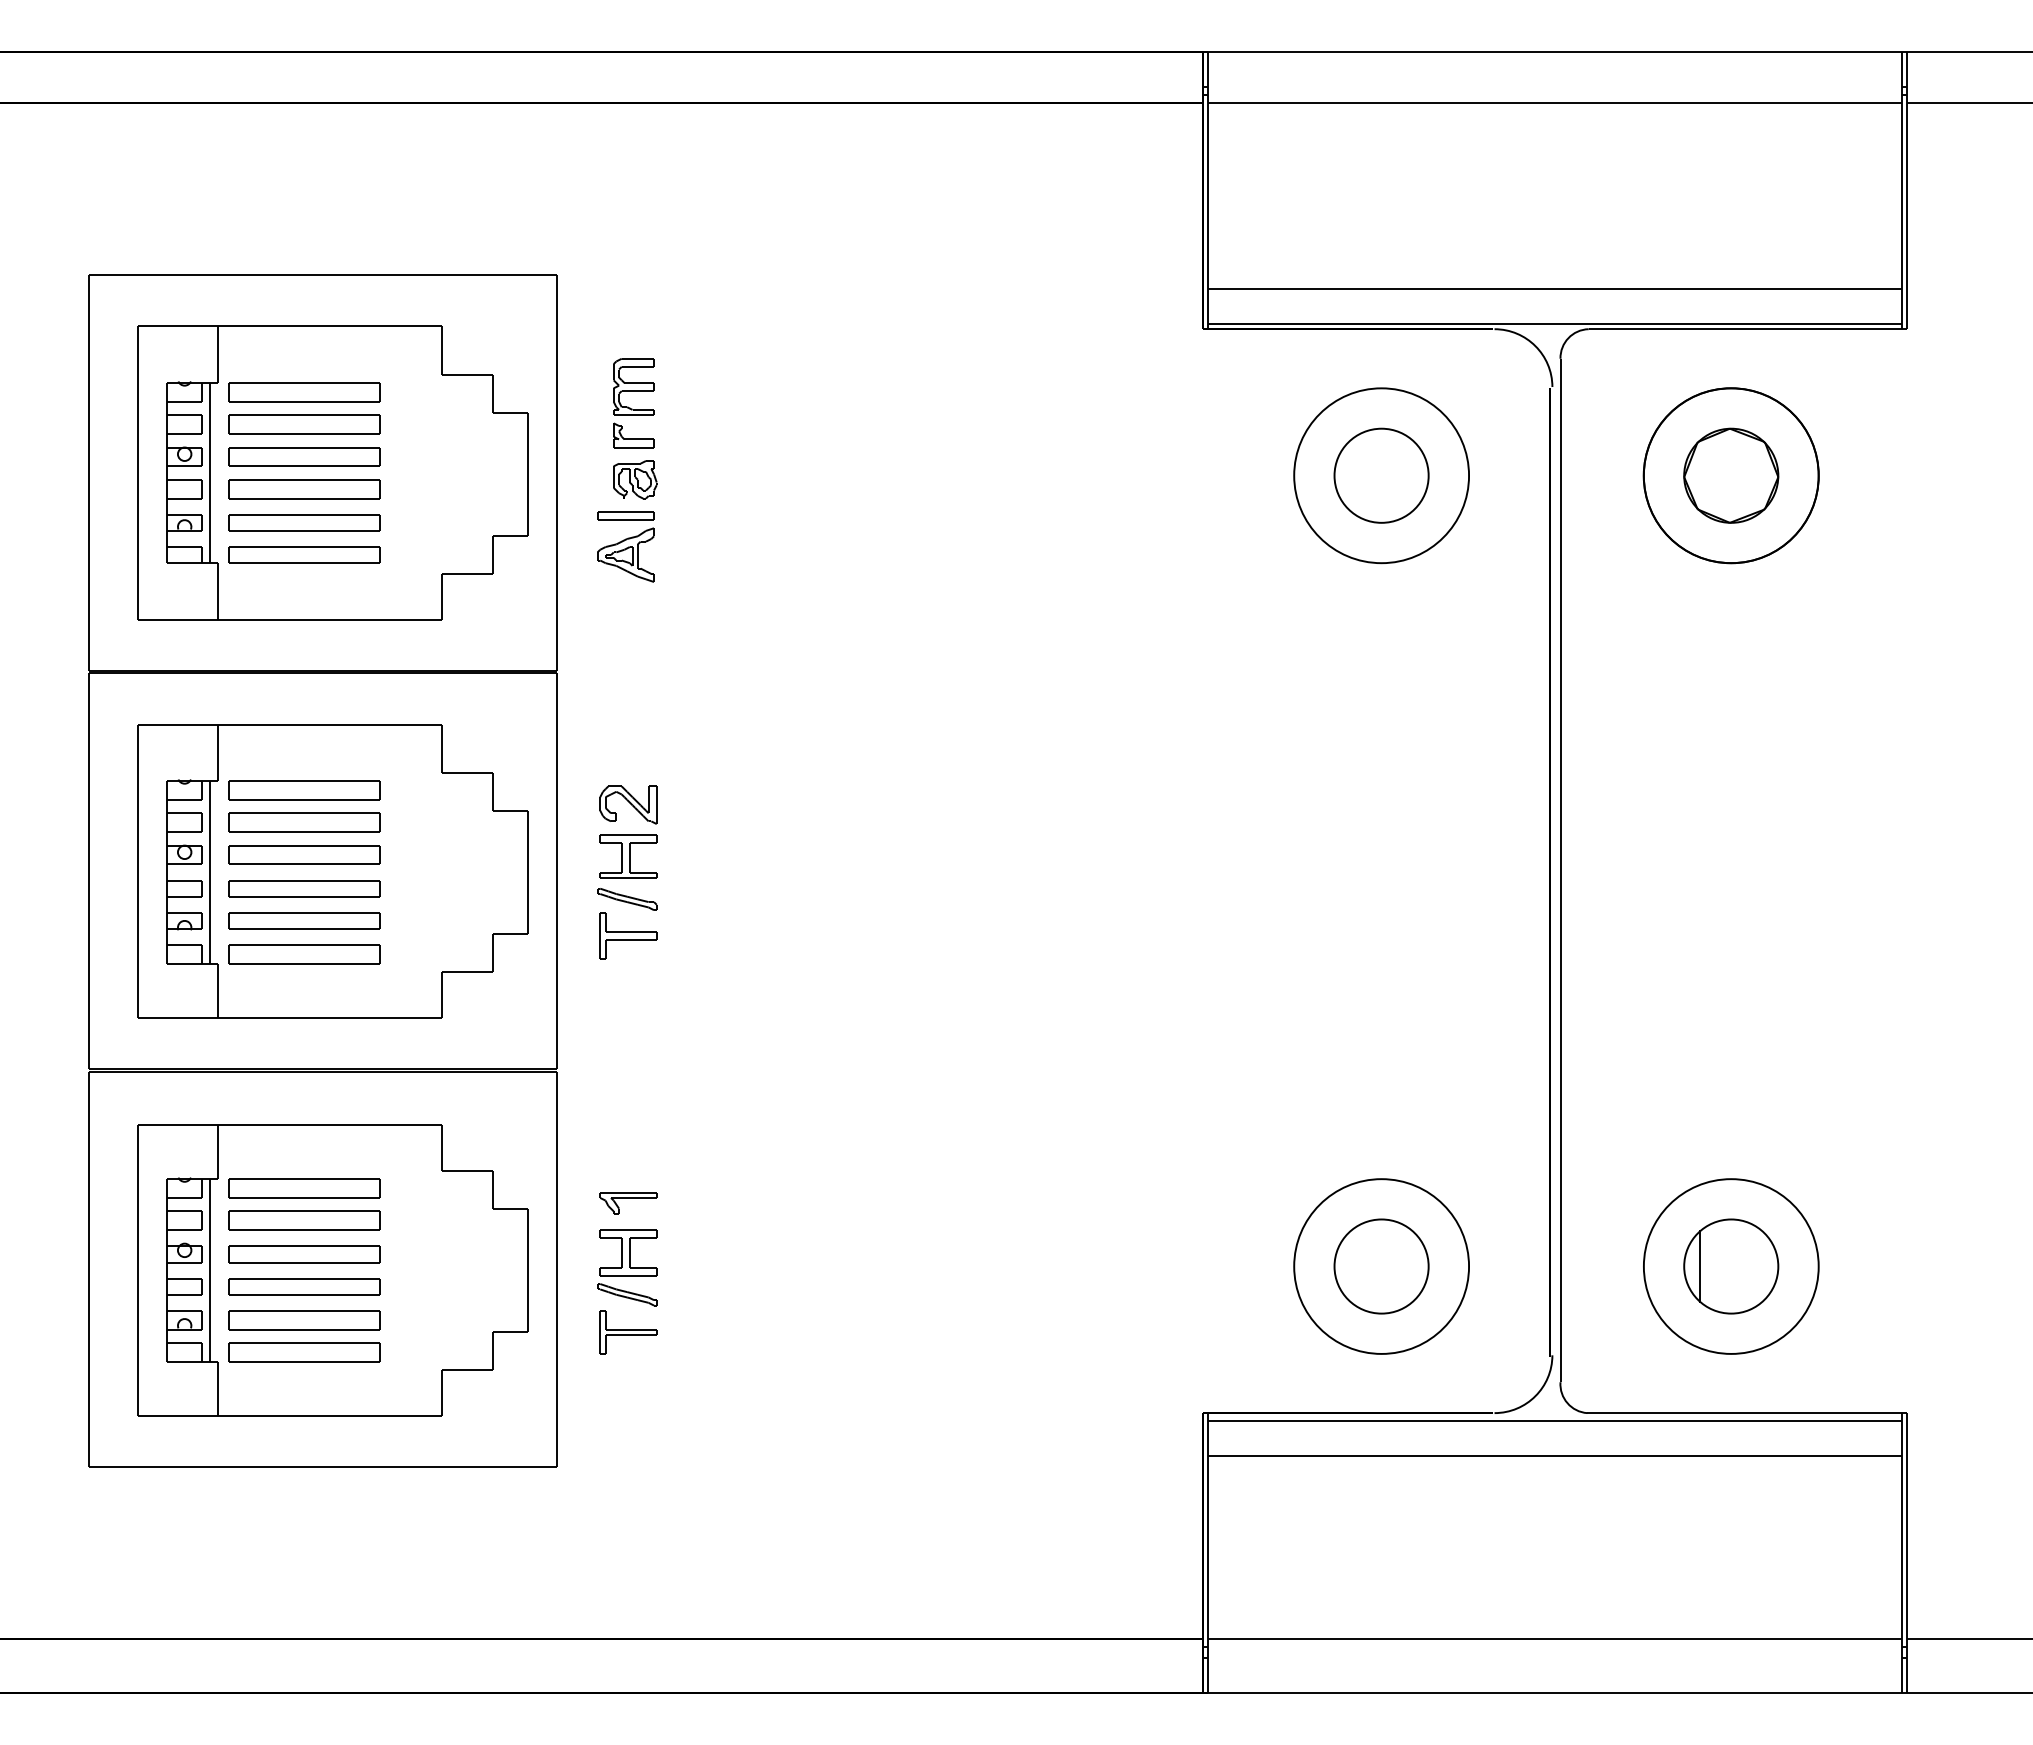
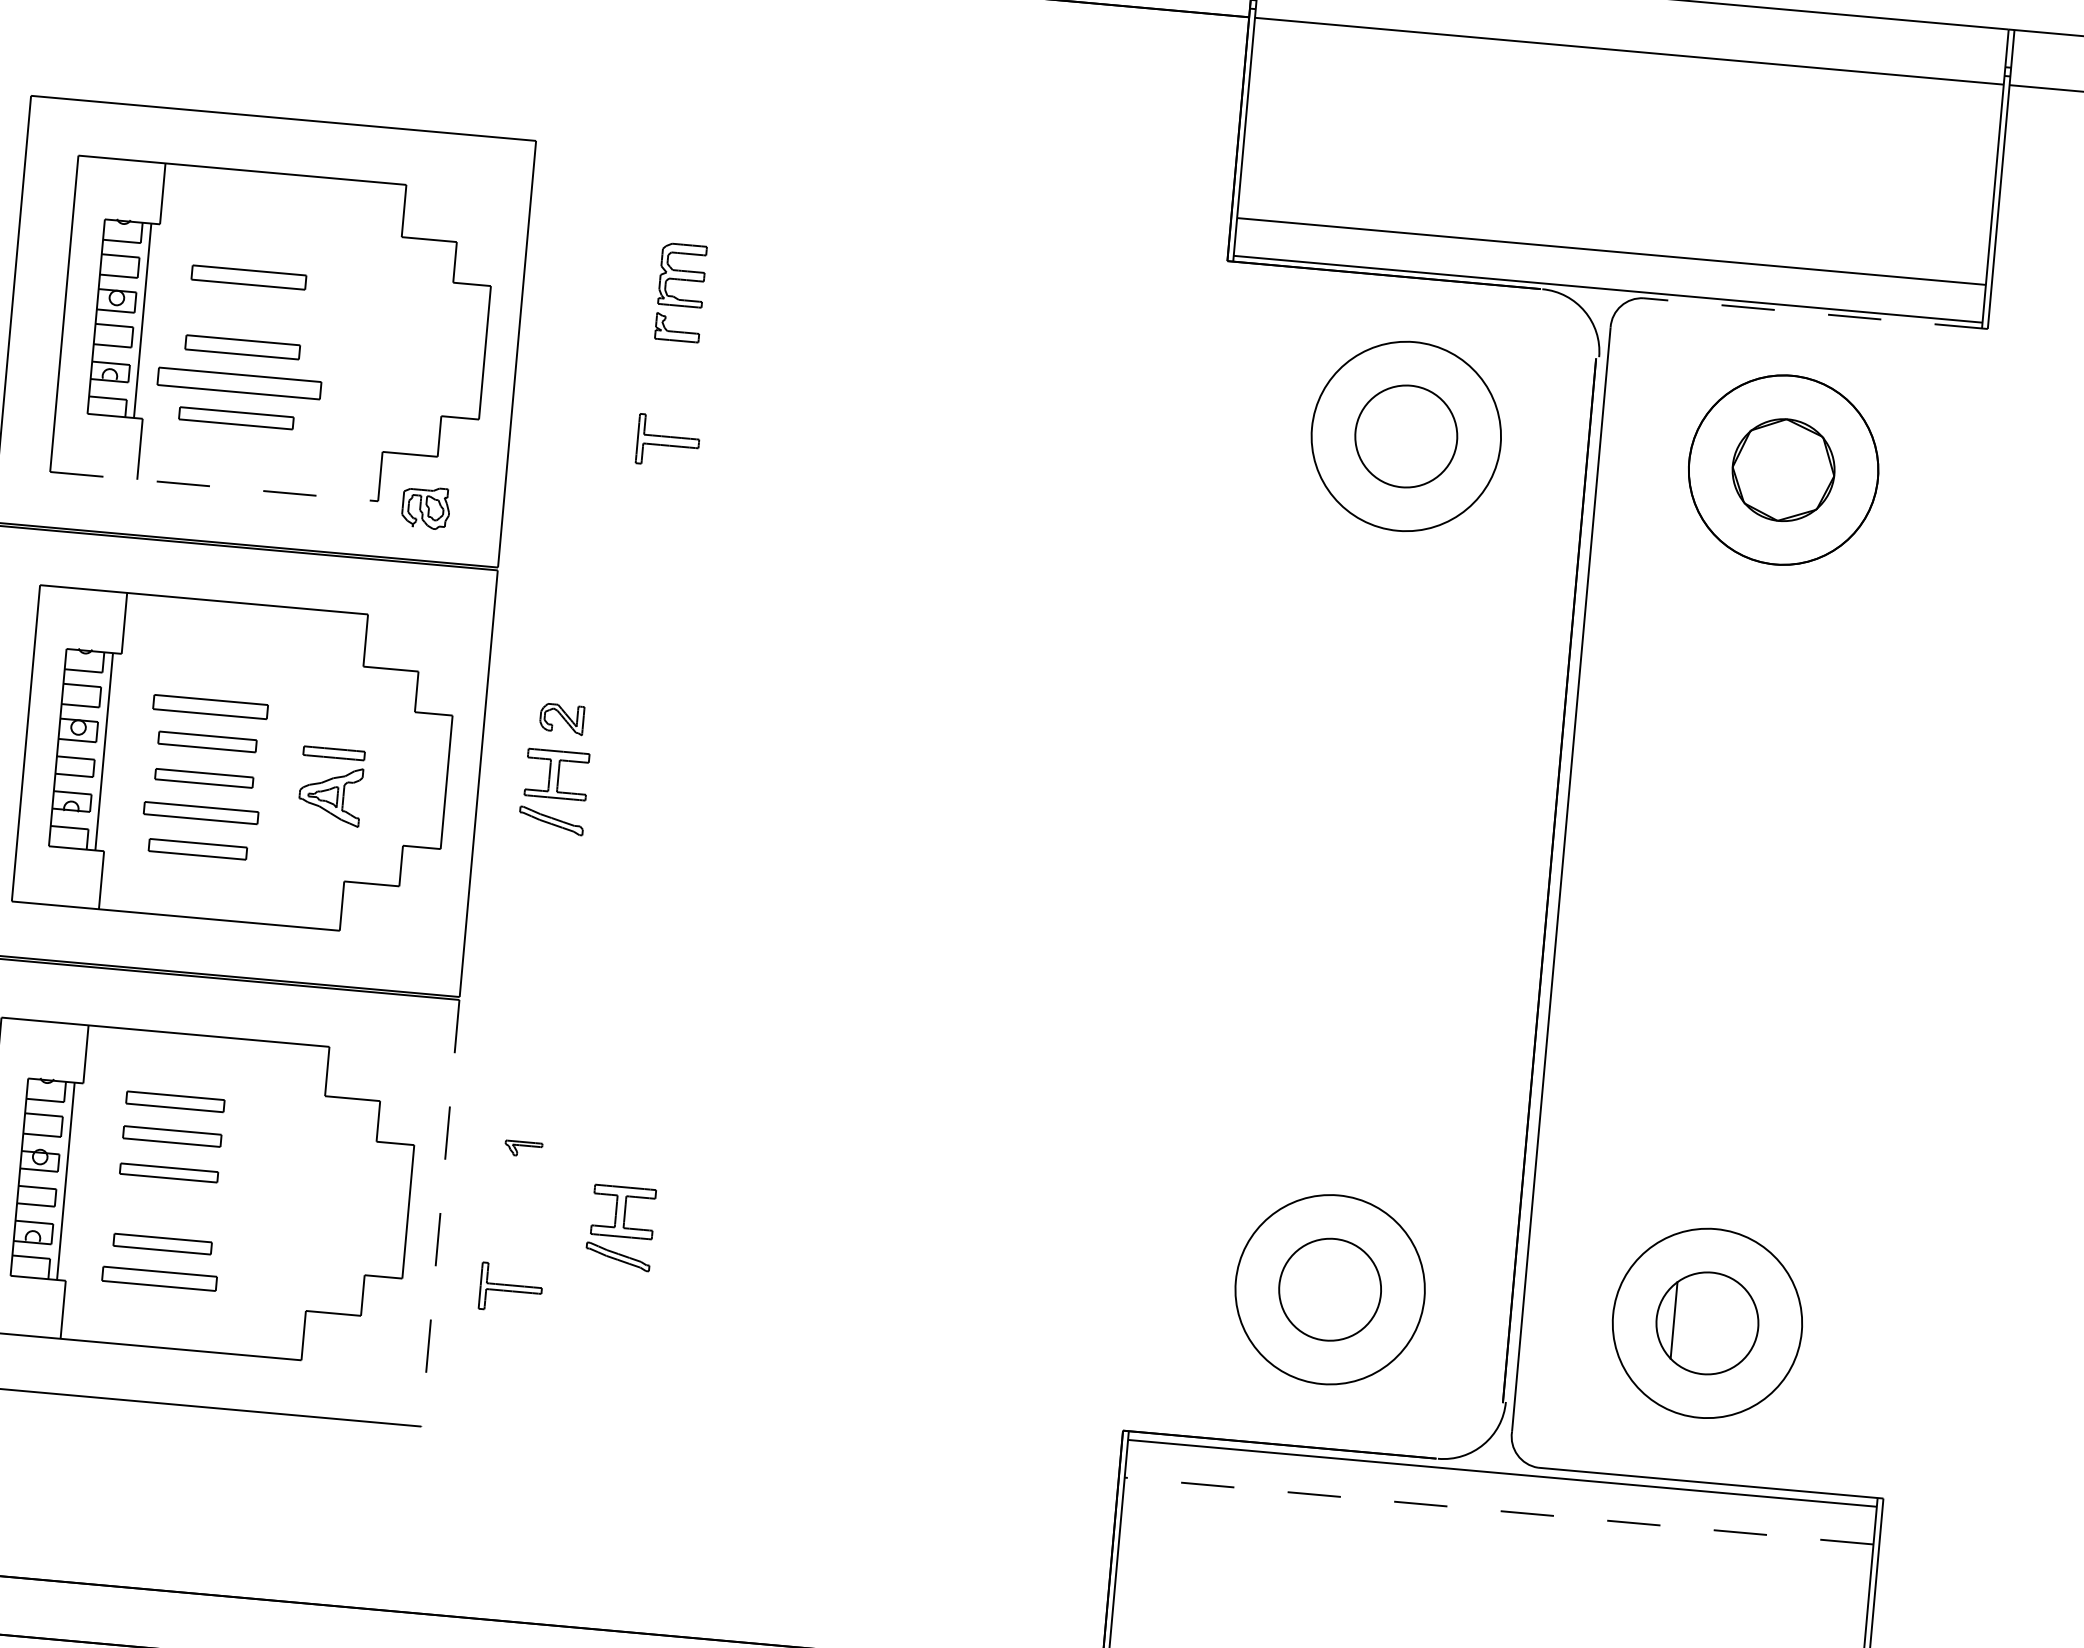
line: (1747, 329) -> (1815, 313), solid -> dashed
part: (304, 392) -> (252, 242), removed
part: (633, 403) -> (680, 293), moved
part: (304, 424) -> (249, 277), size x0.7
part: (304, 456) -> (245, 311), removed
part: (635, 479) -> (426, 507), moved
part: (304, 489) -> (242, 347), size x0.7
part: (625, 546) -> (330, 786), moved
part: (304, 554) -> (236, 417), size x0.7
line: (289, 619) -> (214, 486), solid -> dashed
part: (304, 790) -> (213, 672), removed
part: (628, 804) -> (562, 718), size x0.7
part: (304, 822) -> (210, 706), size x0.7
part: (304, 854) -> (207, 741), size x0.6
part: (304, 888) -> (204, 778), size x0.6
part: (304, 920) -> (201, 812), size x0.7
part: (628, 935) -> (668, 441), moved
part: (304, 954) -> (198, 849), size x0.6
part: (304, 1188) -> (175, 1101), size x0.6
part: (628, 1203) -> (523, 1149), size x0.6
part: (304, 1220) -> (172, 1136), size x0.6
part: (304, 1254) -> (169, 1173), size x0.6
part: (627, 1267) -> (621, 1227), moved
line: (557, 1269) -> (440, 1213), solid -> dashed
part: (304, 1286) -> (166, 1207), removed
part: (304, 1320) -> (162, 1244), size x0.6
part: (304, 1352) -> (159, 1278), size x0.7
line: (1555, 1456) -> (1499, 1511), solid -> dashed

